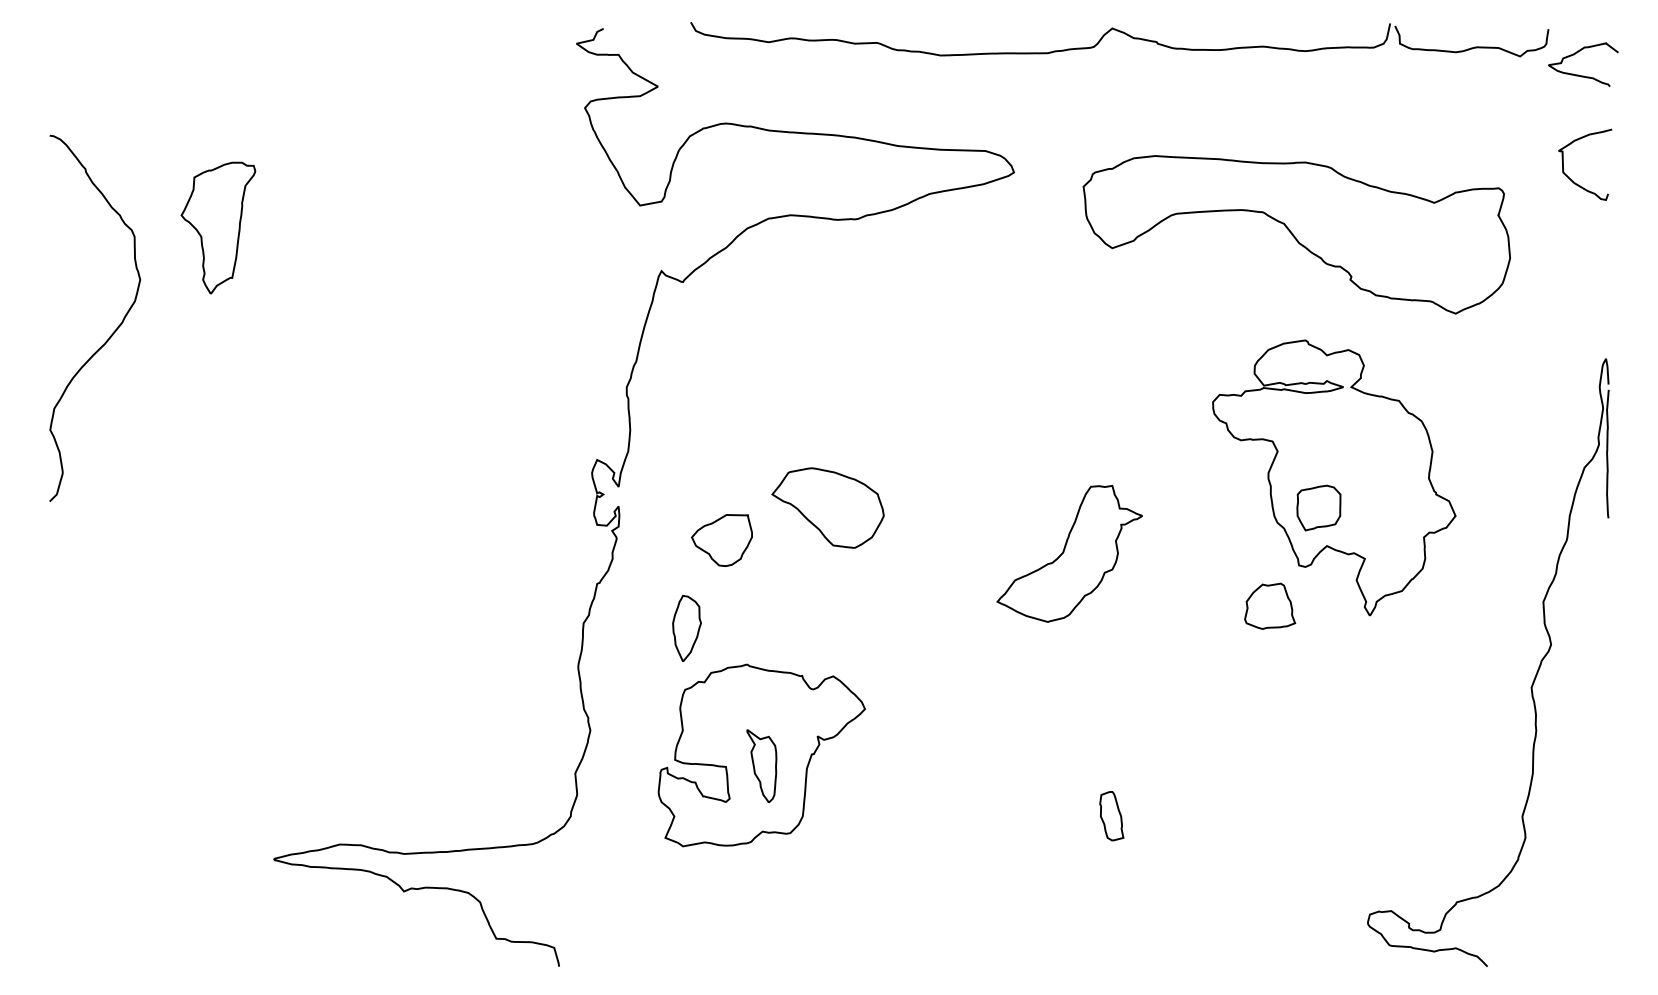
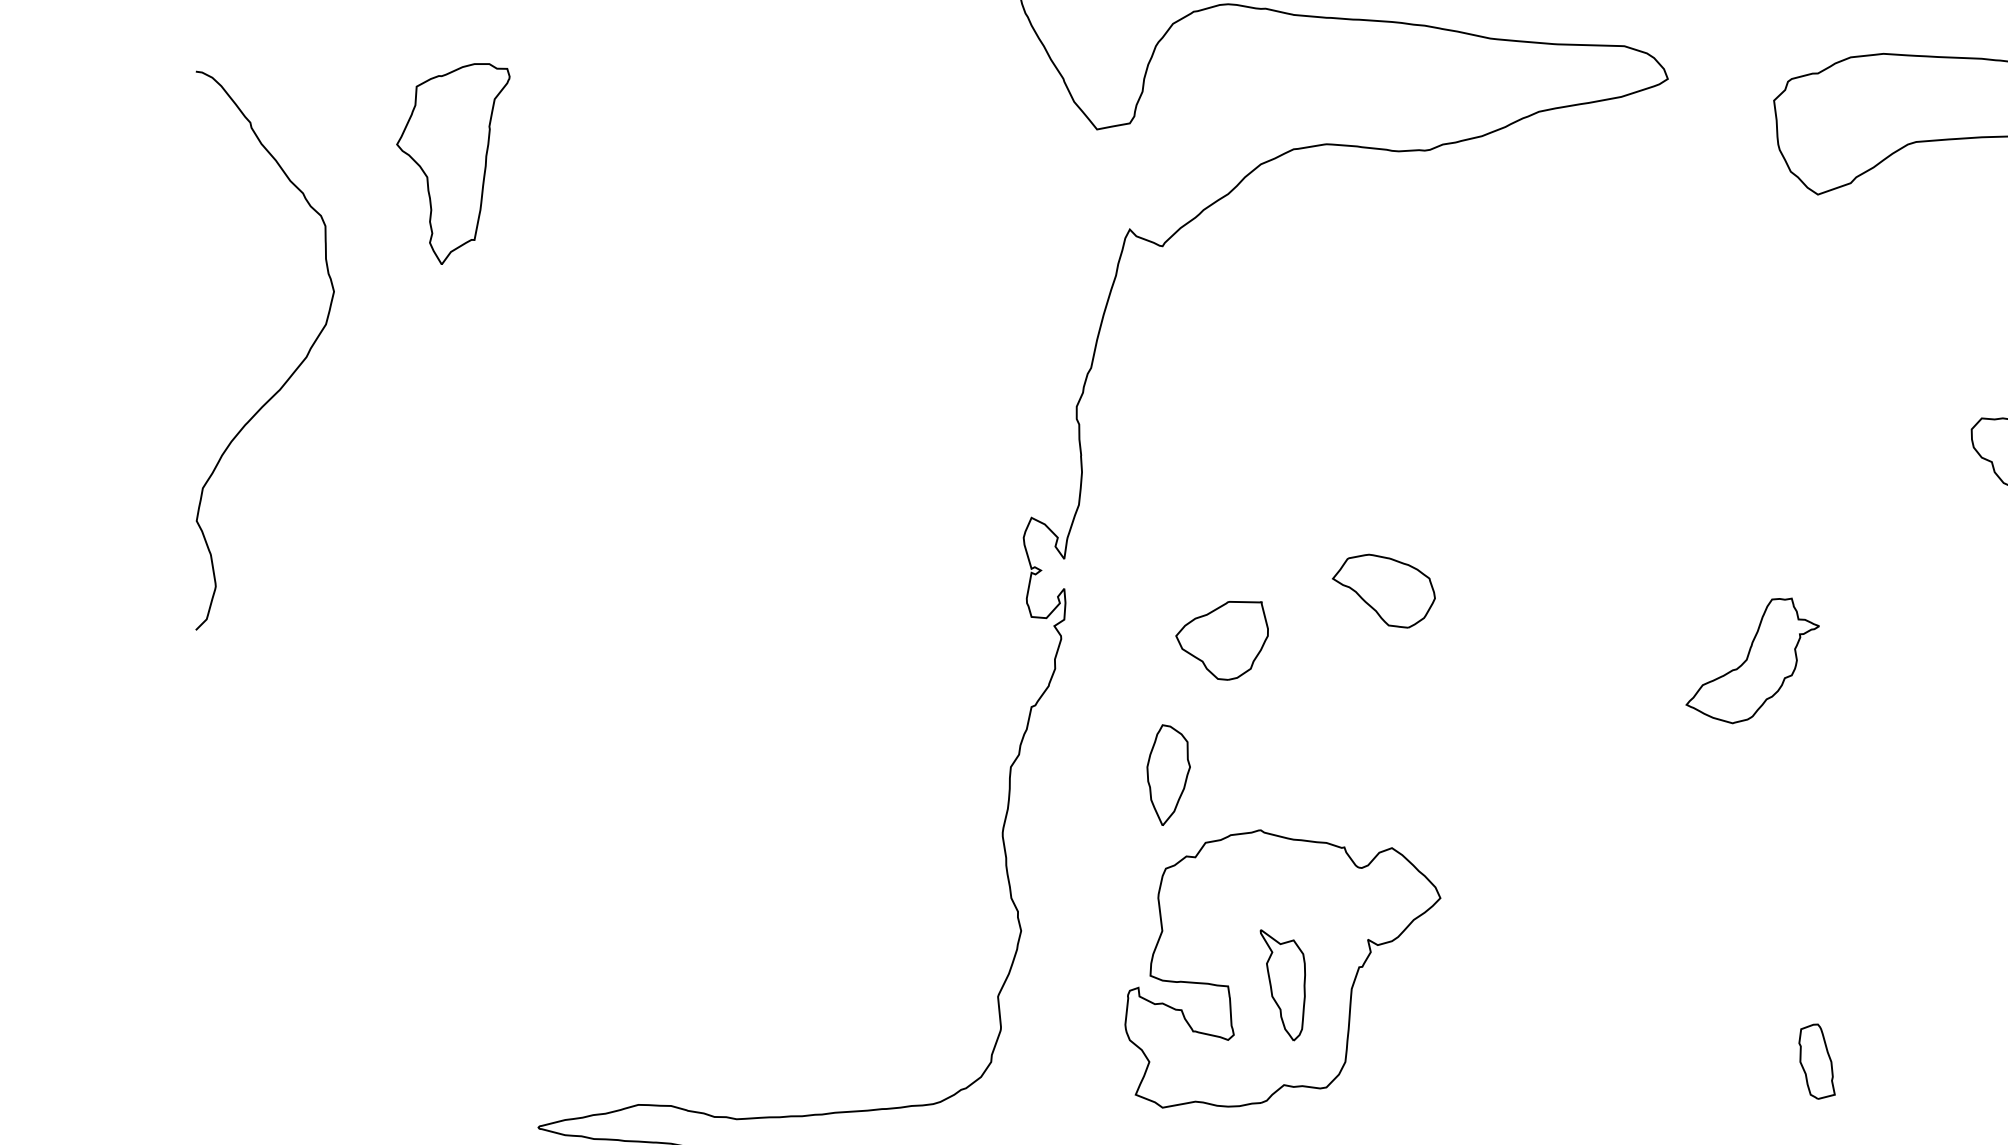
curve: (113, 331) -> (293, 370), moved
part: (827, 507) -> (1383, 590), size x0.6
part: (1069, 553) -> (1752, 660), size x0.6

